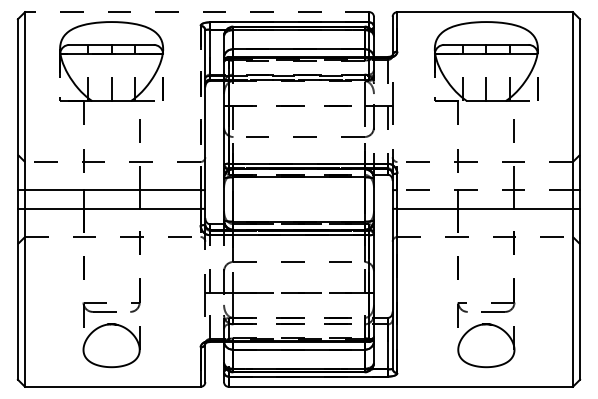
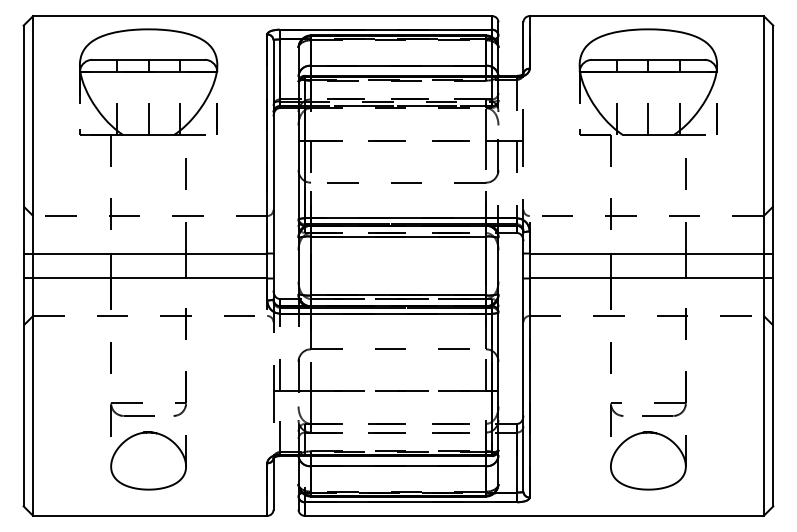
line: (196, 12) -> (261, 16), dashed -> solid
line: (200, 107) -> (267, 143), dashed -> solid
line: (485, 190) -> (647, 253), dashed -> solid

